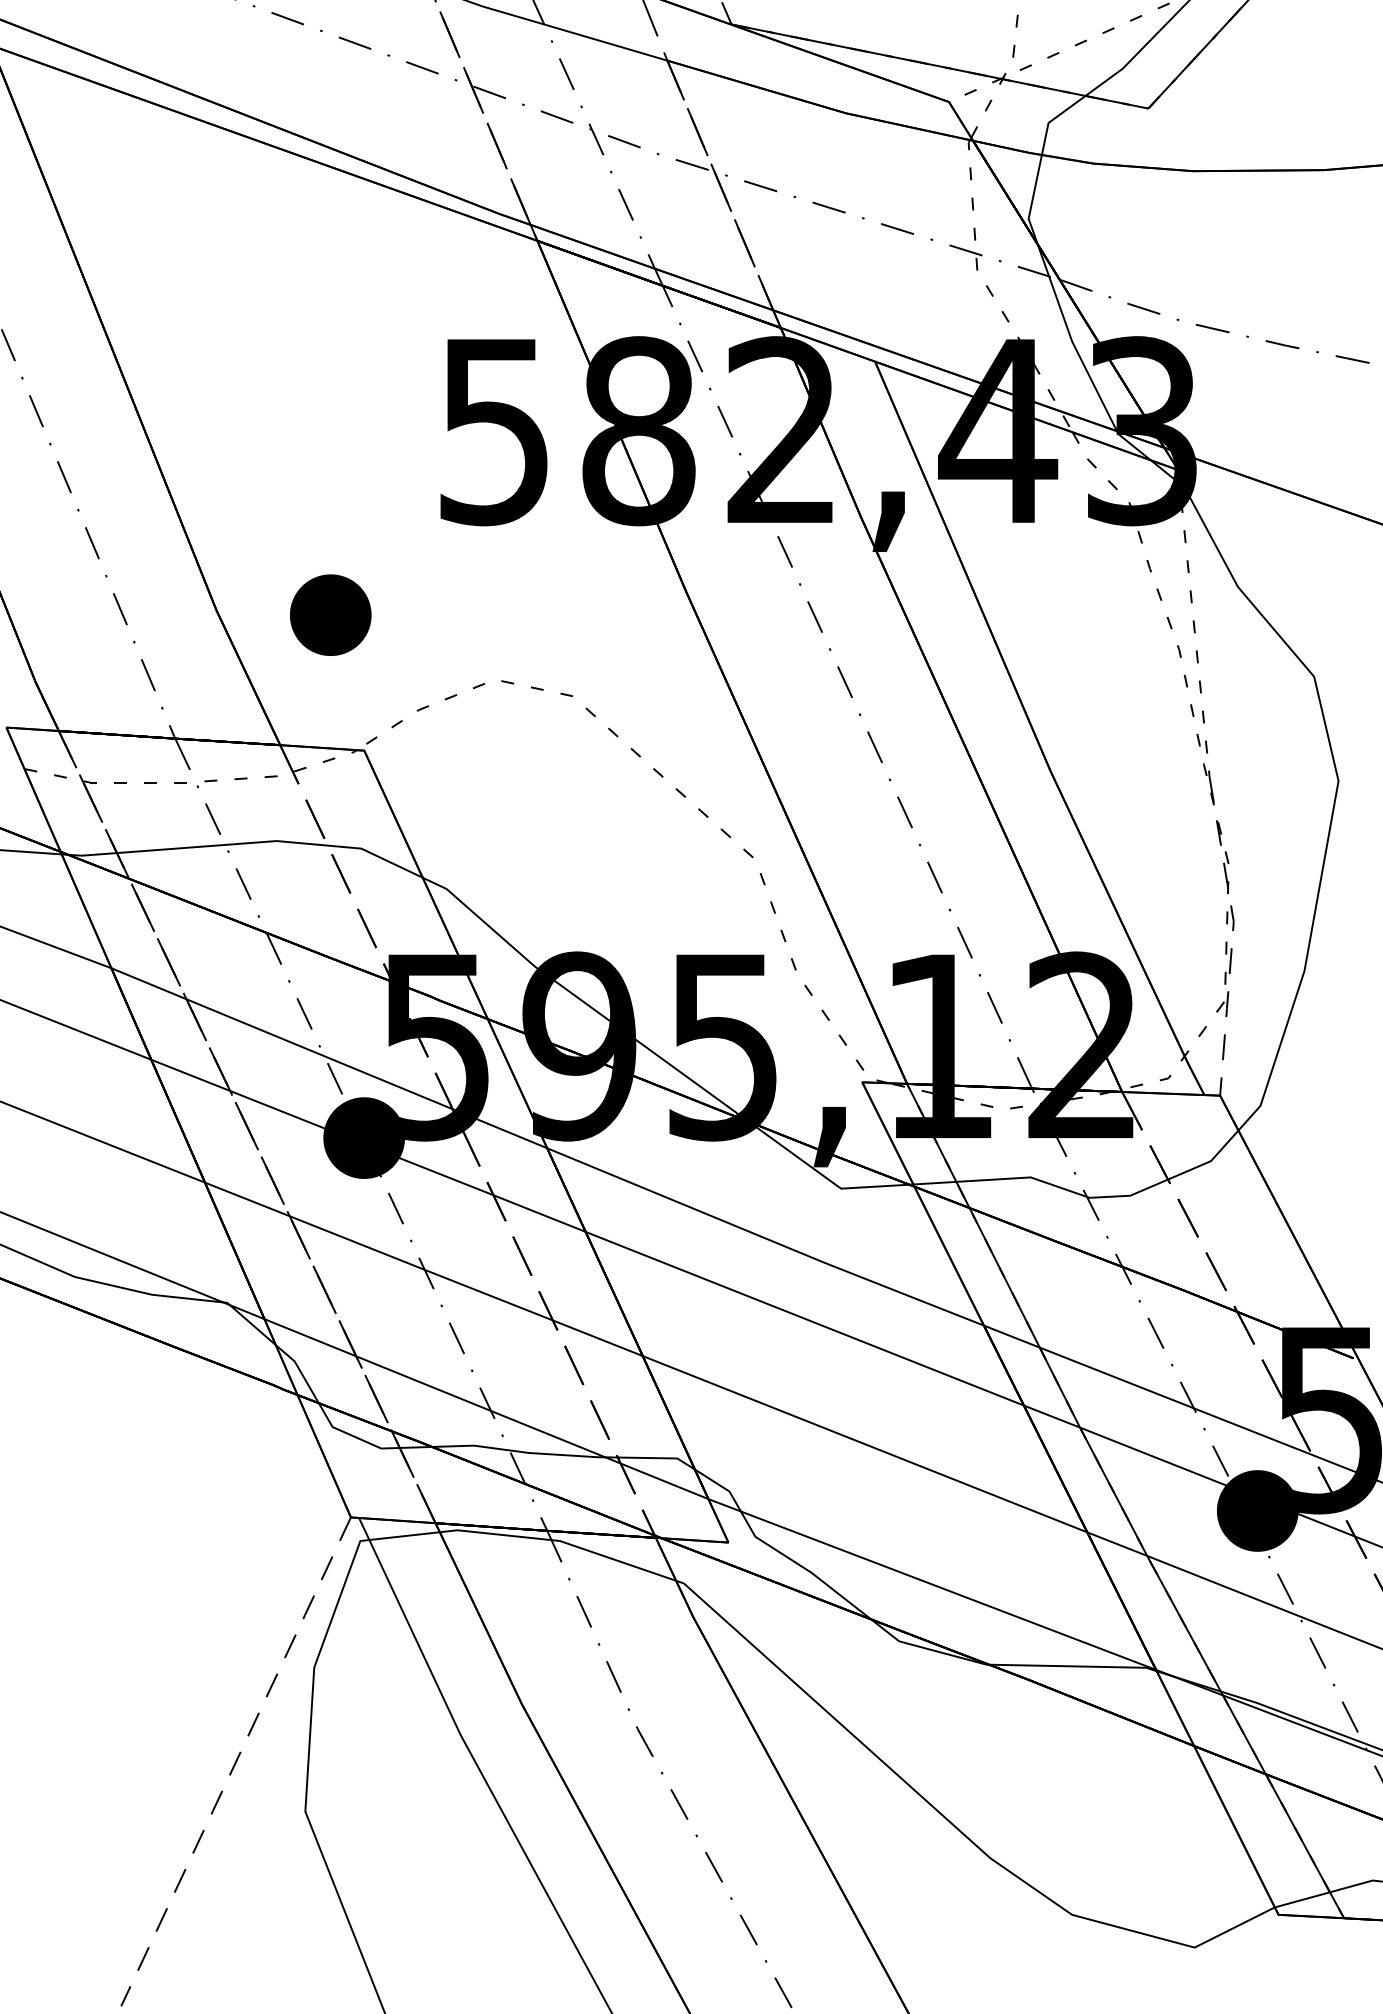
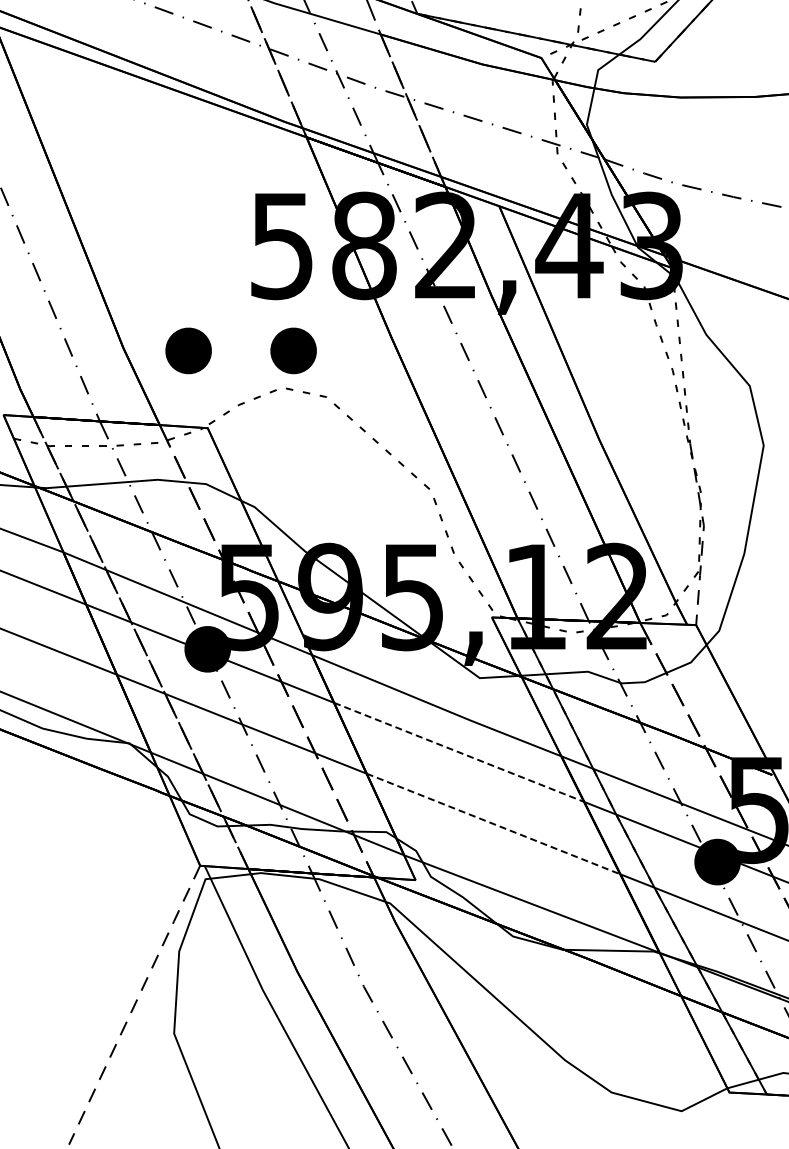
part: (514, 614) -> (293, 350), added
line: (805, 1318) -> (459, 752), solid -> dashed
line: (866, 1445) -> (494, 824), solid -> dashed

